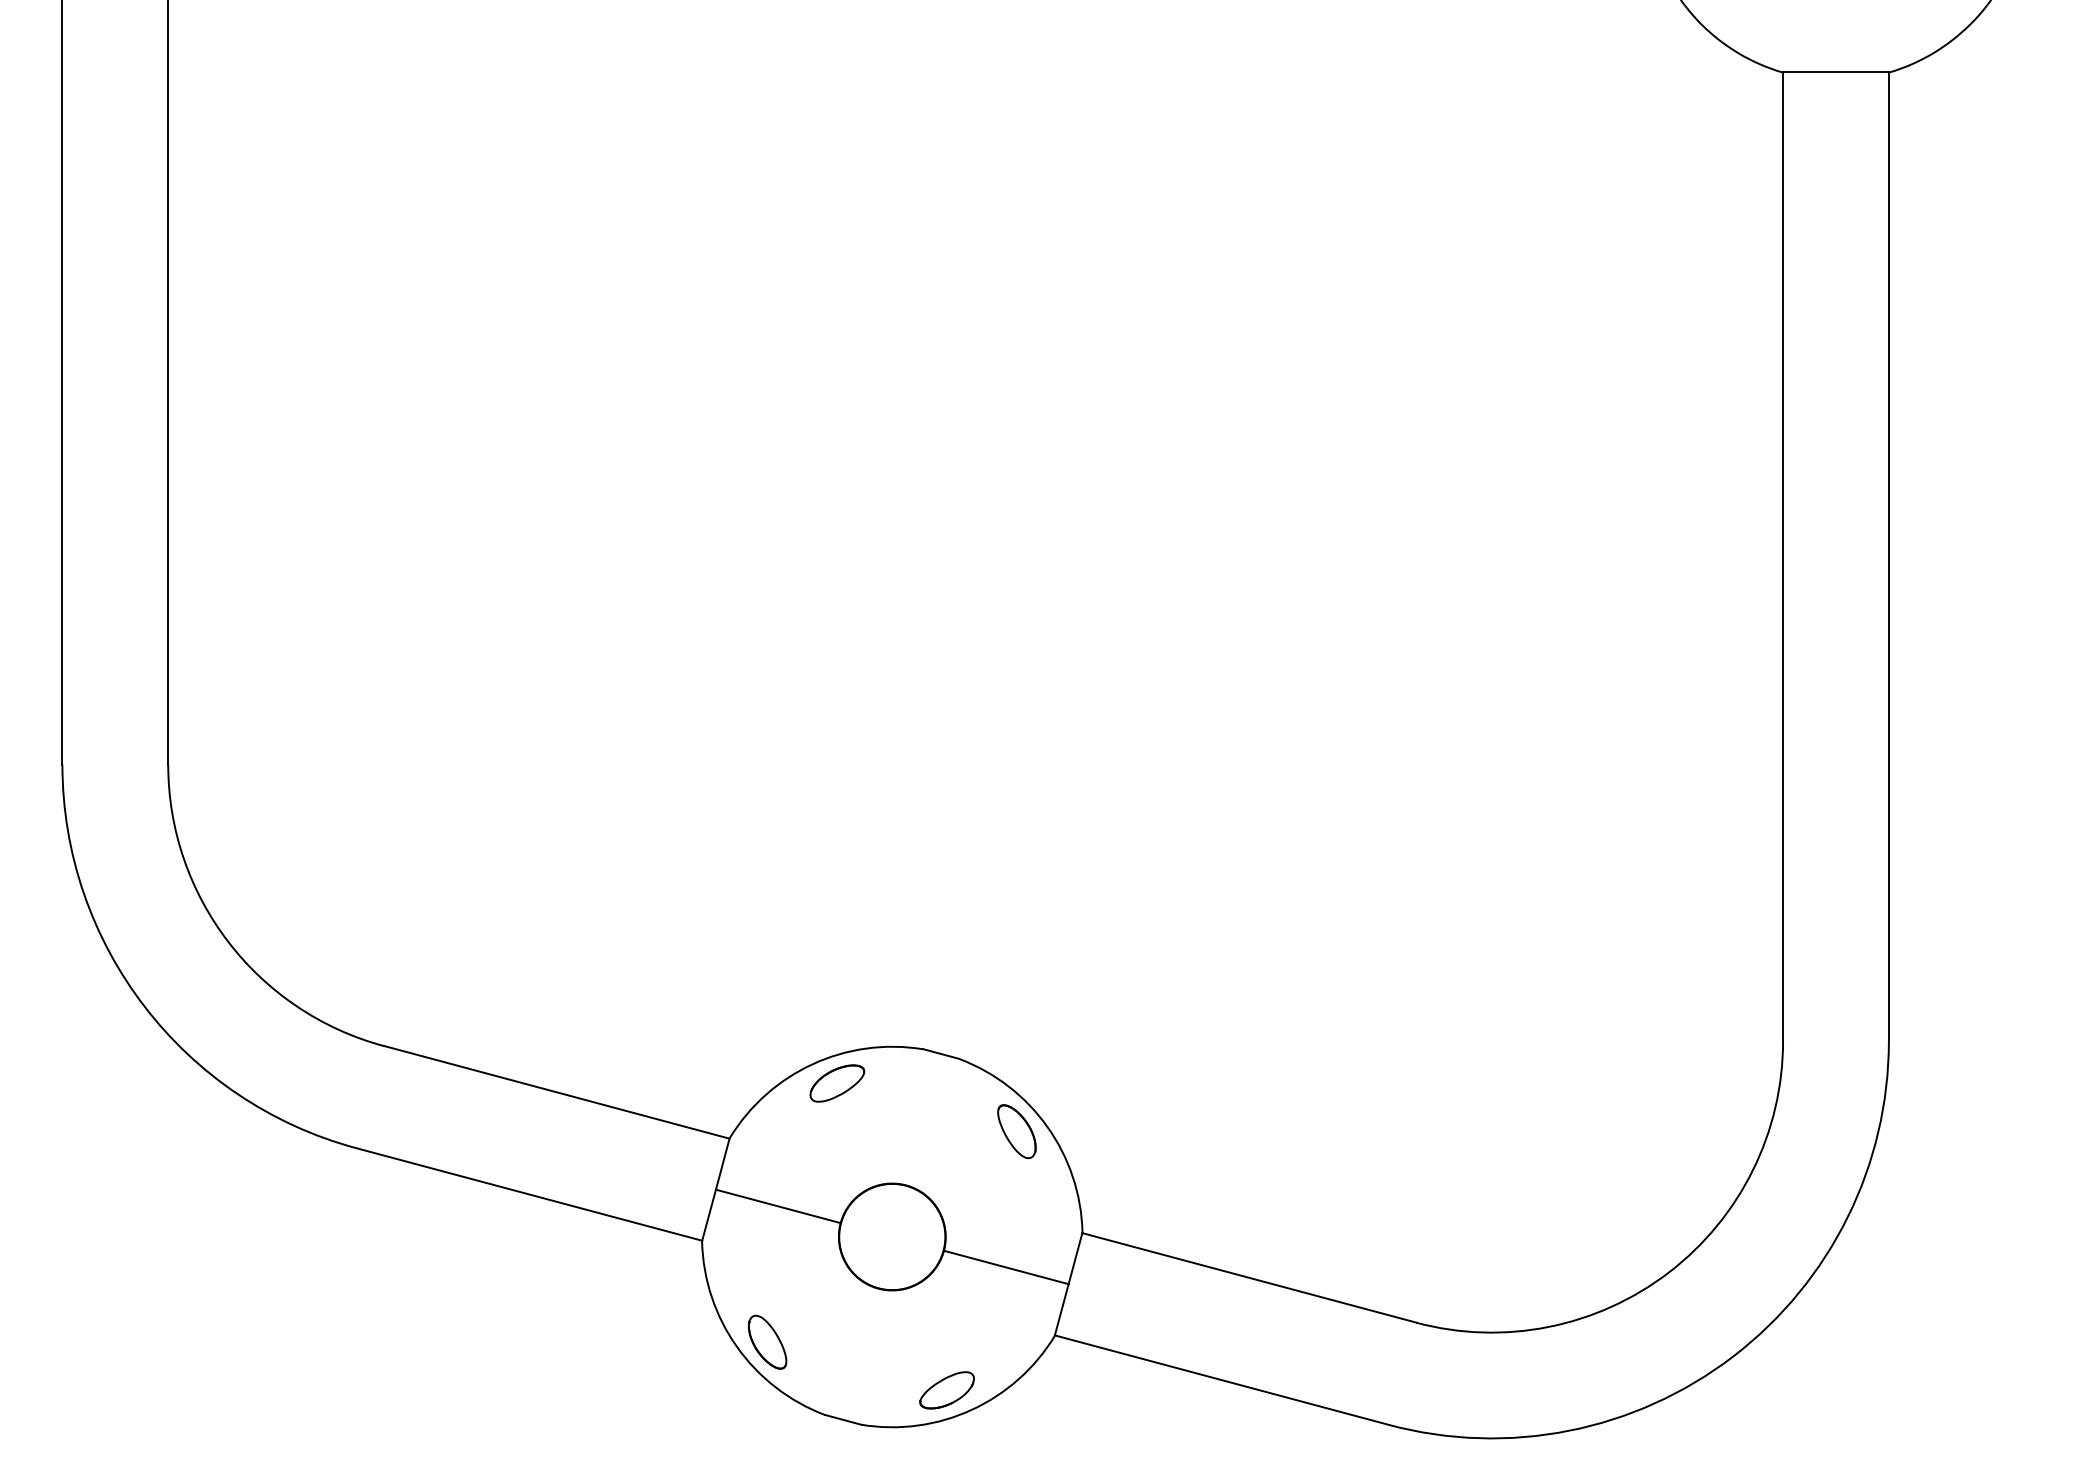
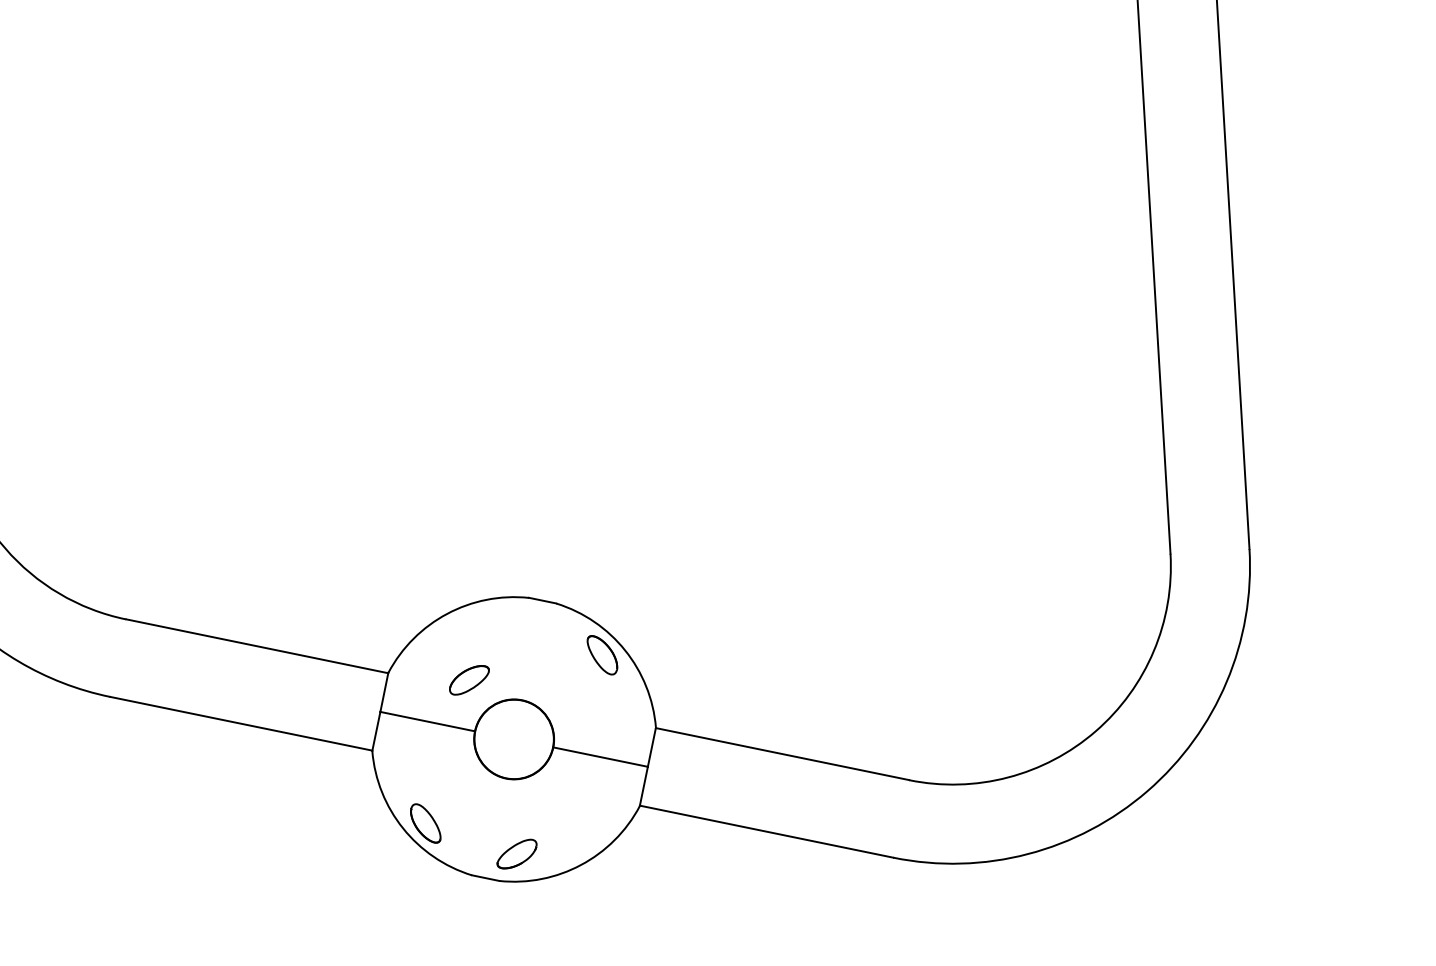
part: (837, 1083) -> (469, 680), moved
part: (946, 1390) -> (516, 854), moved

